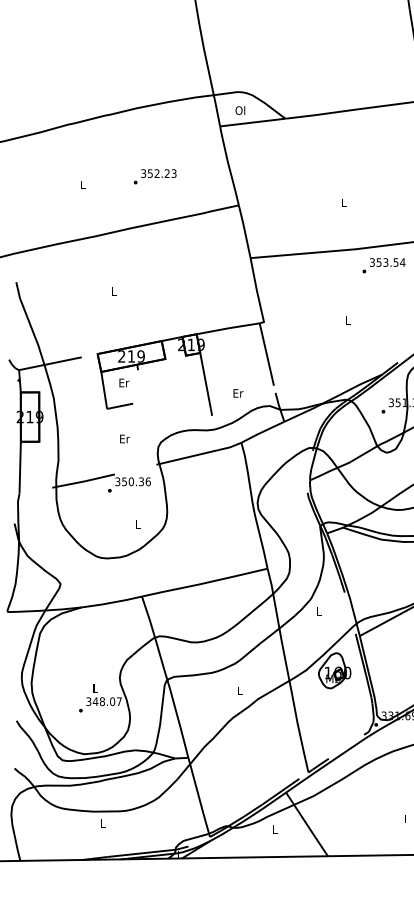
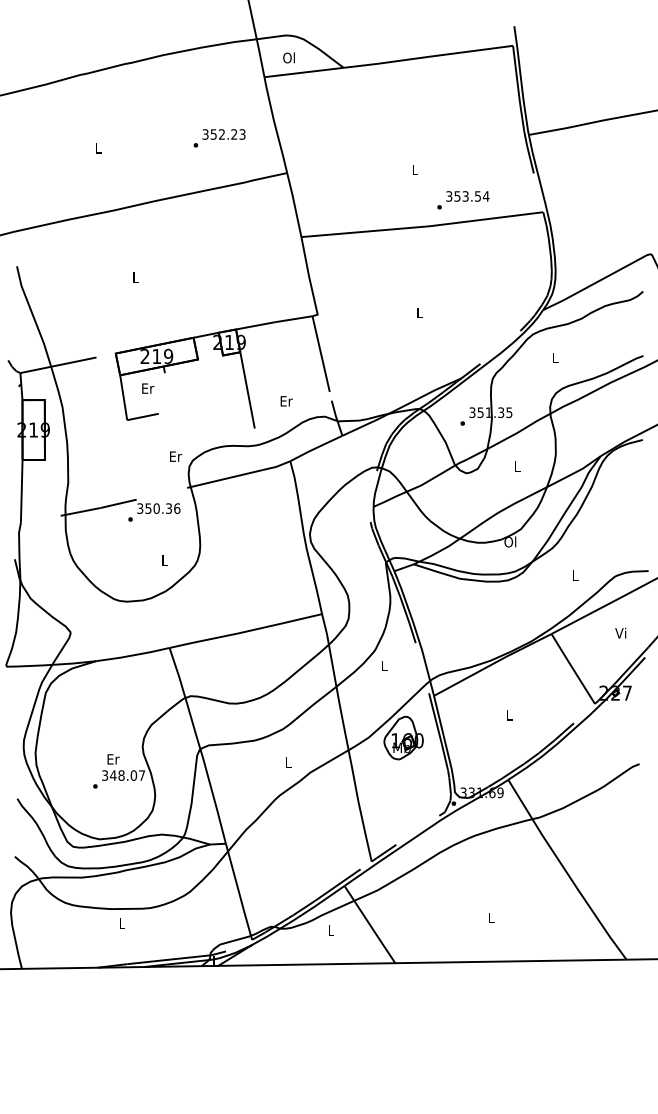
text: (155, 176) -> (219, 138), moved
text: (384, 265) -> (463, 200), moved
text: (125, 438) -> (176, 456), moved
text: (95, 688) -> (113, 759), L -> Er

